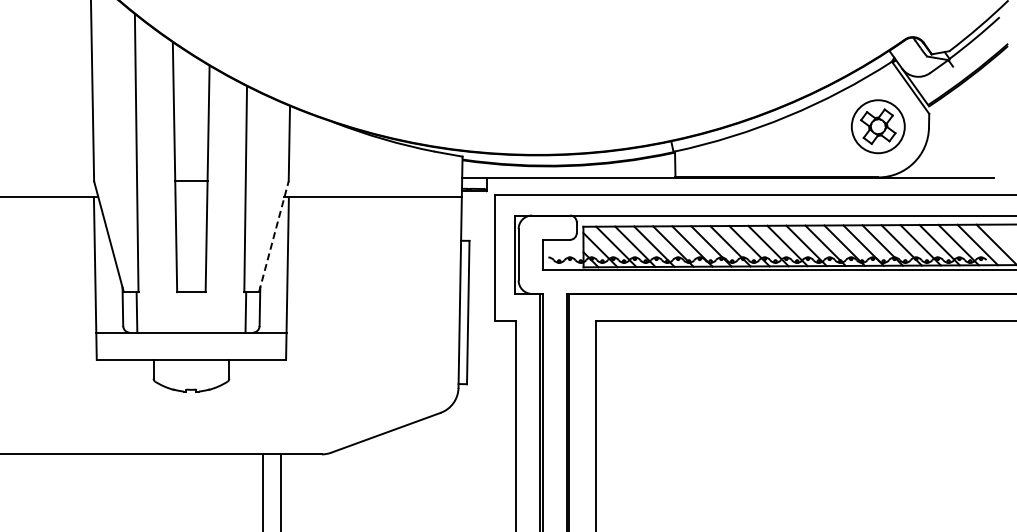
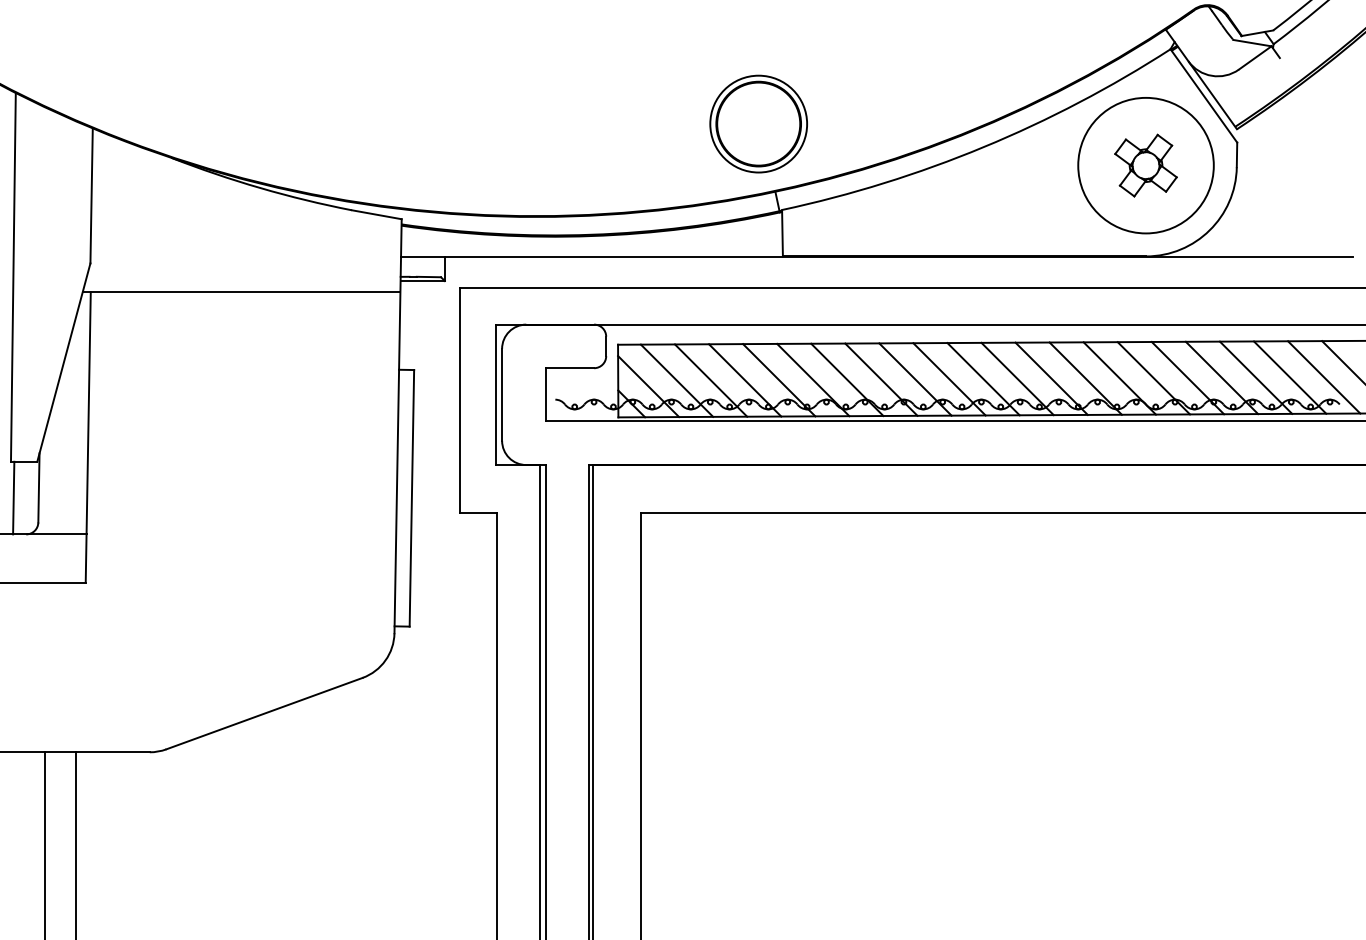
part: (661, 103) -> (757, 124), added
circle: (878, 126) -> (1146, 165), size x1.43
line: (274, 236) -> (64, 362), dashed -> solid

